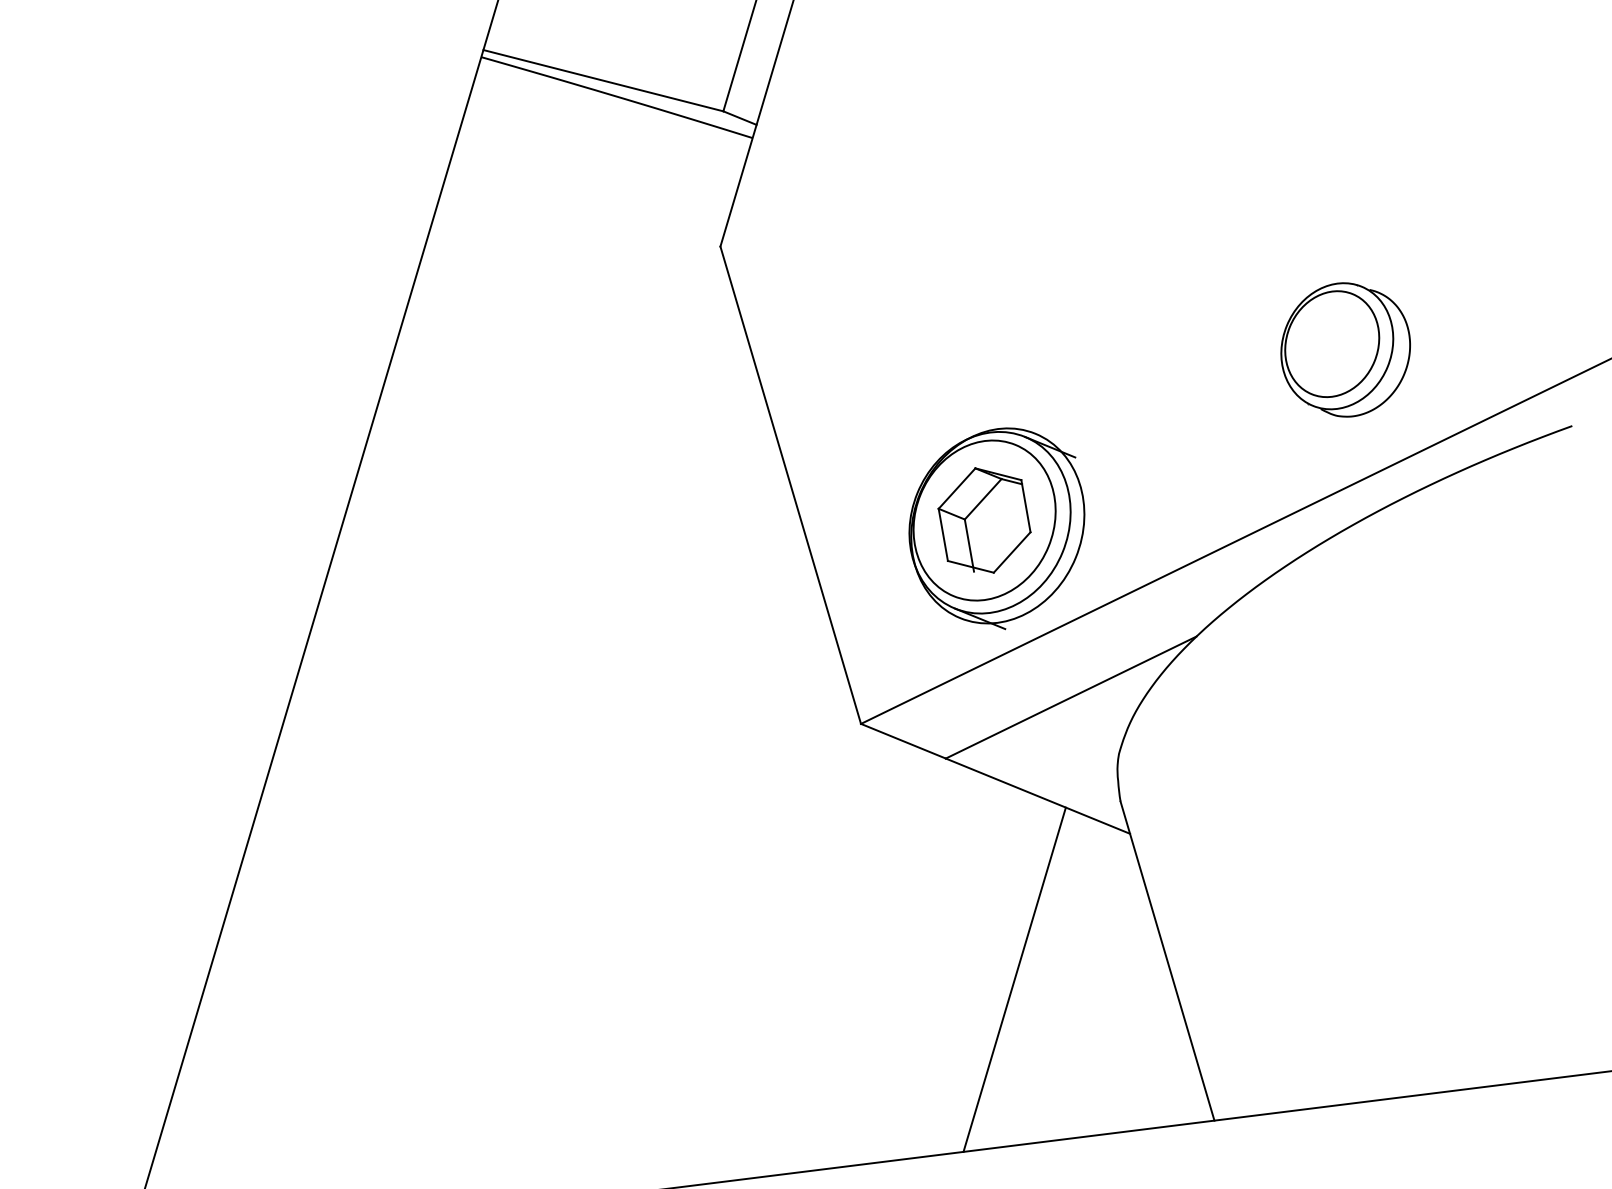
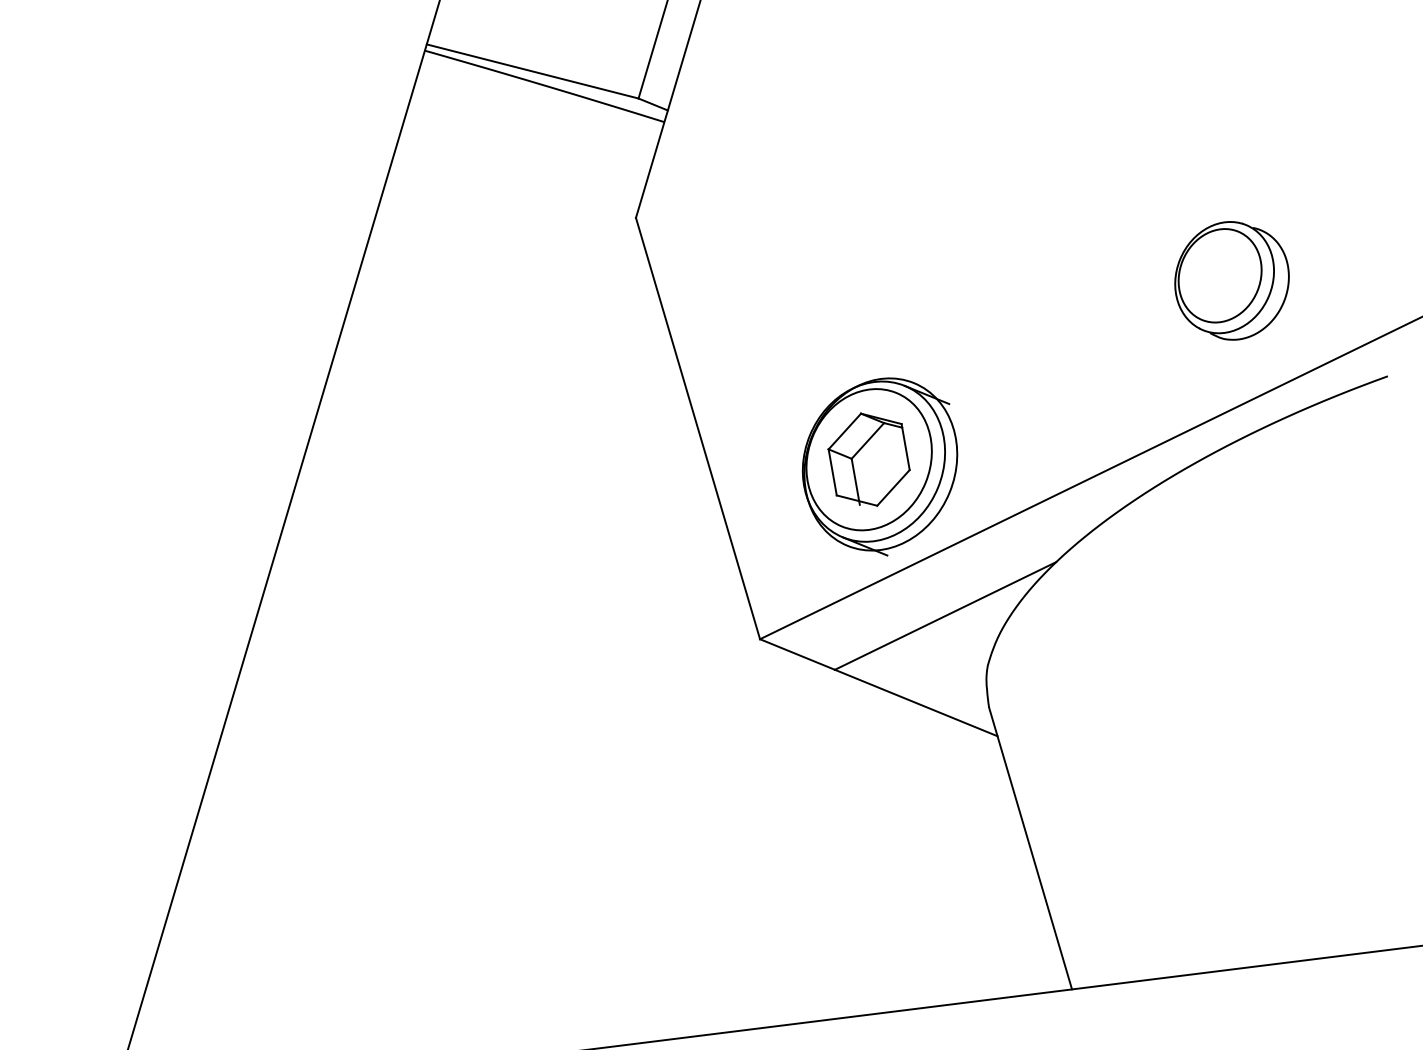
part: (1345, 349) -> (1231, 280), moved
line: (1014, 979) -> (895, 864), removed

